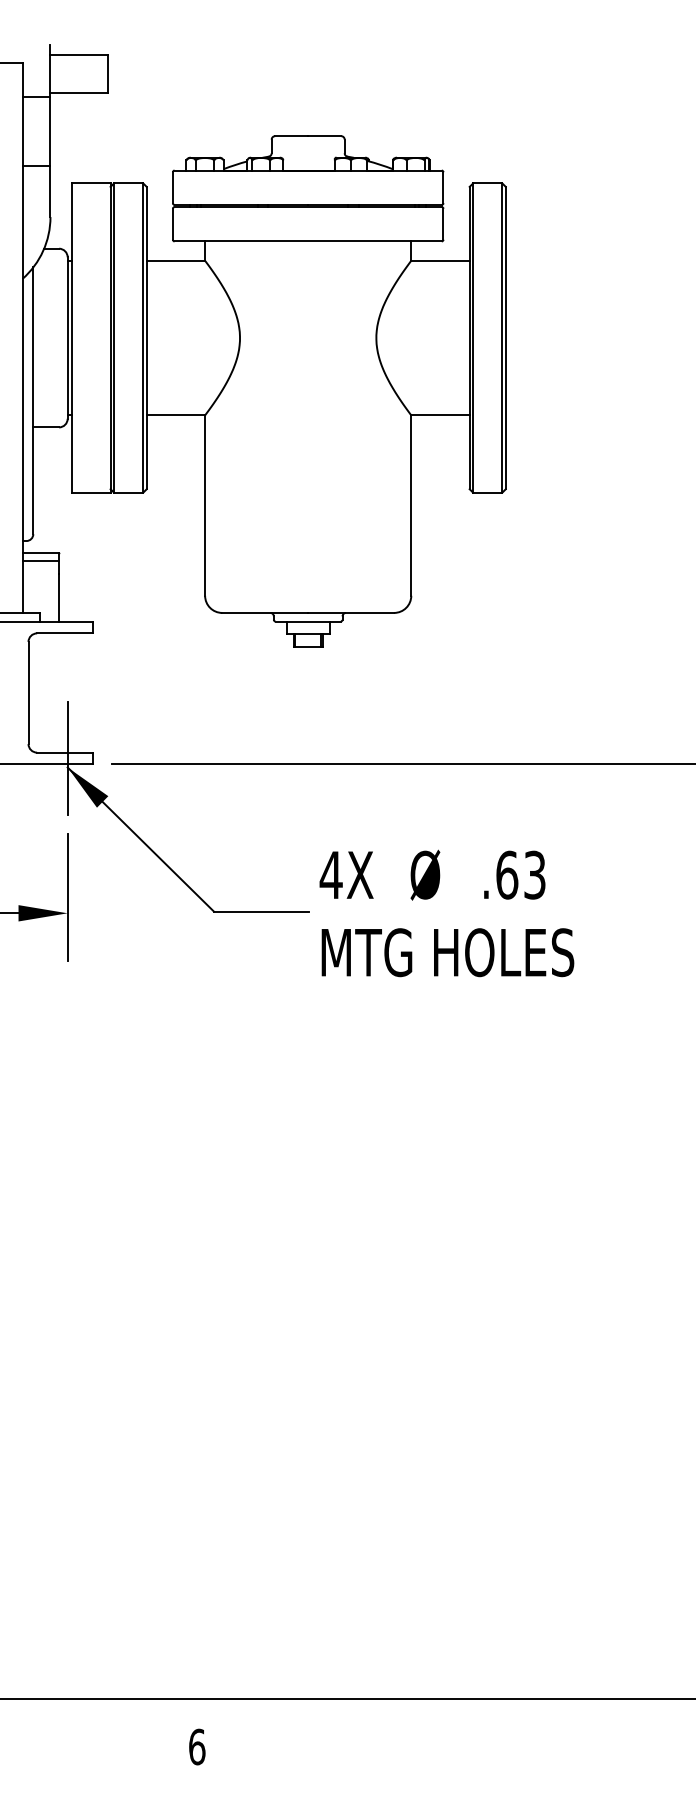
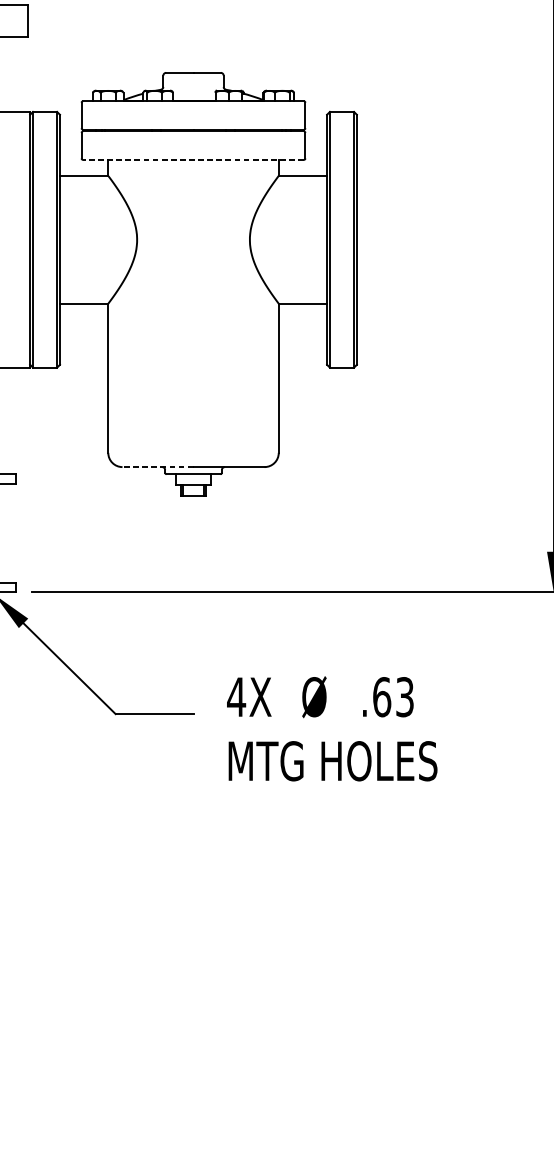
line: (308, 241) -> (193, 159), solid -> dashed
line: (265, 612) -> (158, 466), solid -> dashed
text: (446, 913) -> (331, 728), moved

